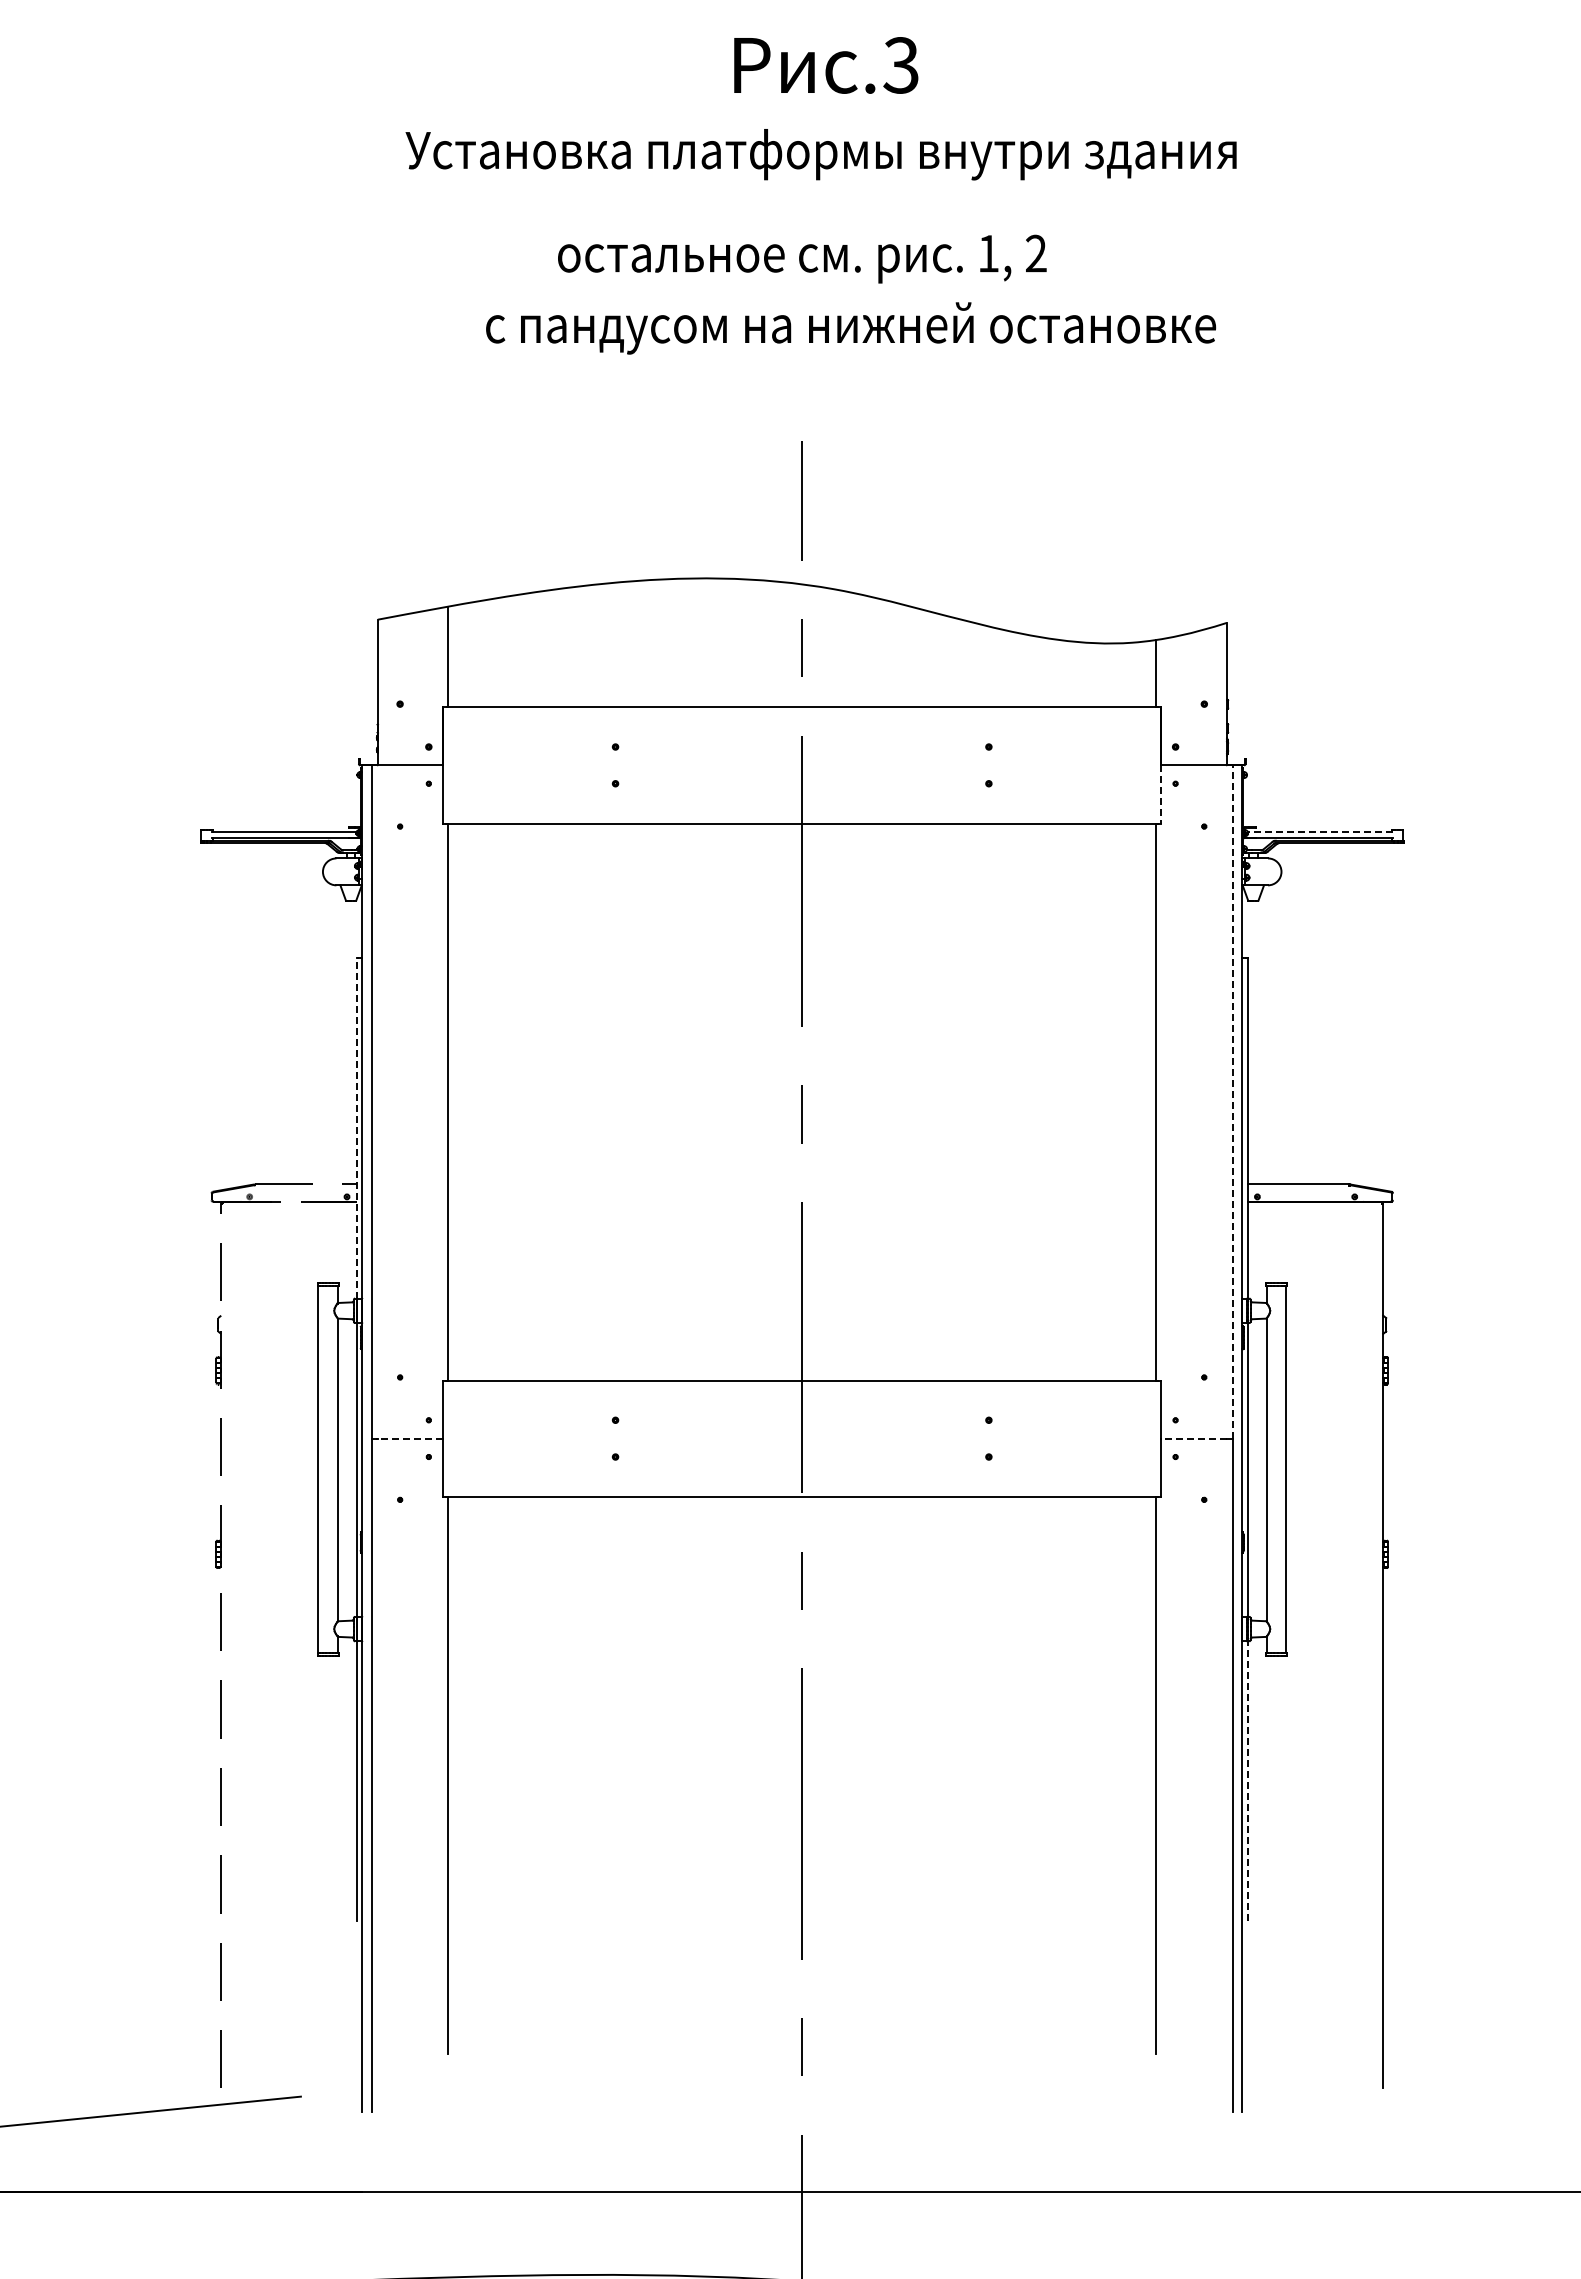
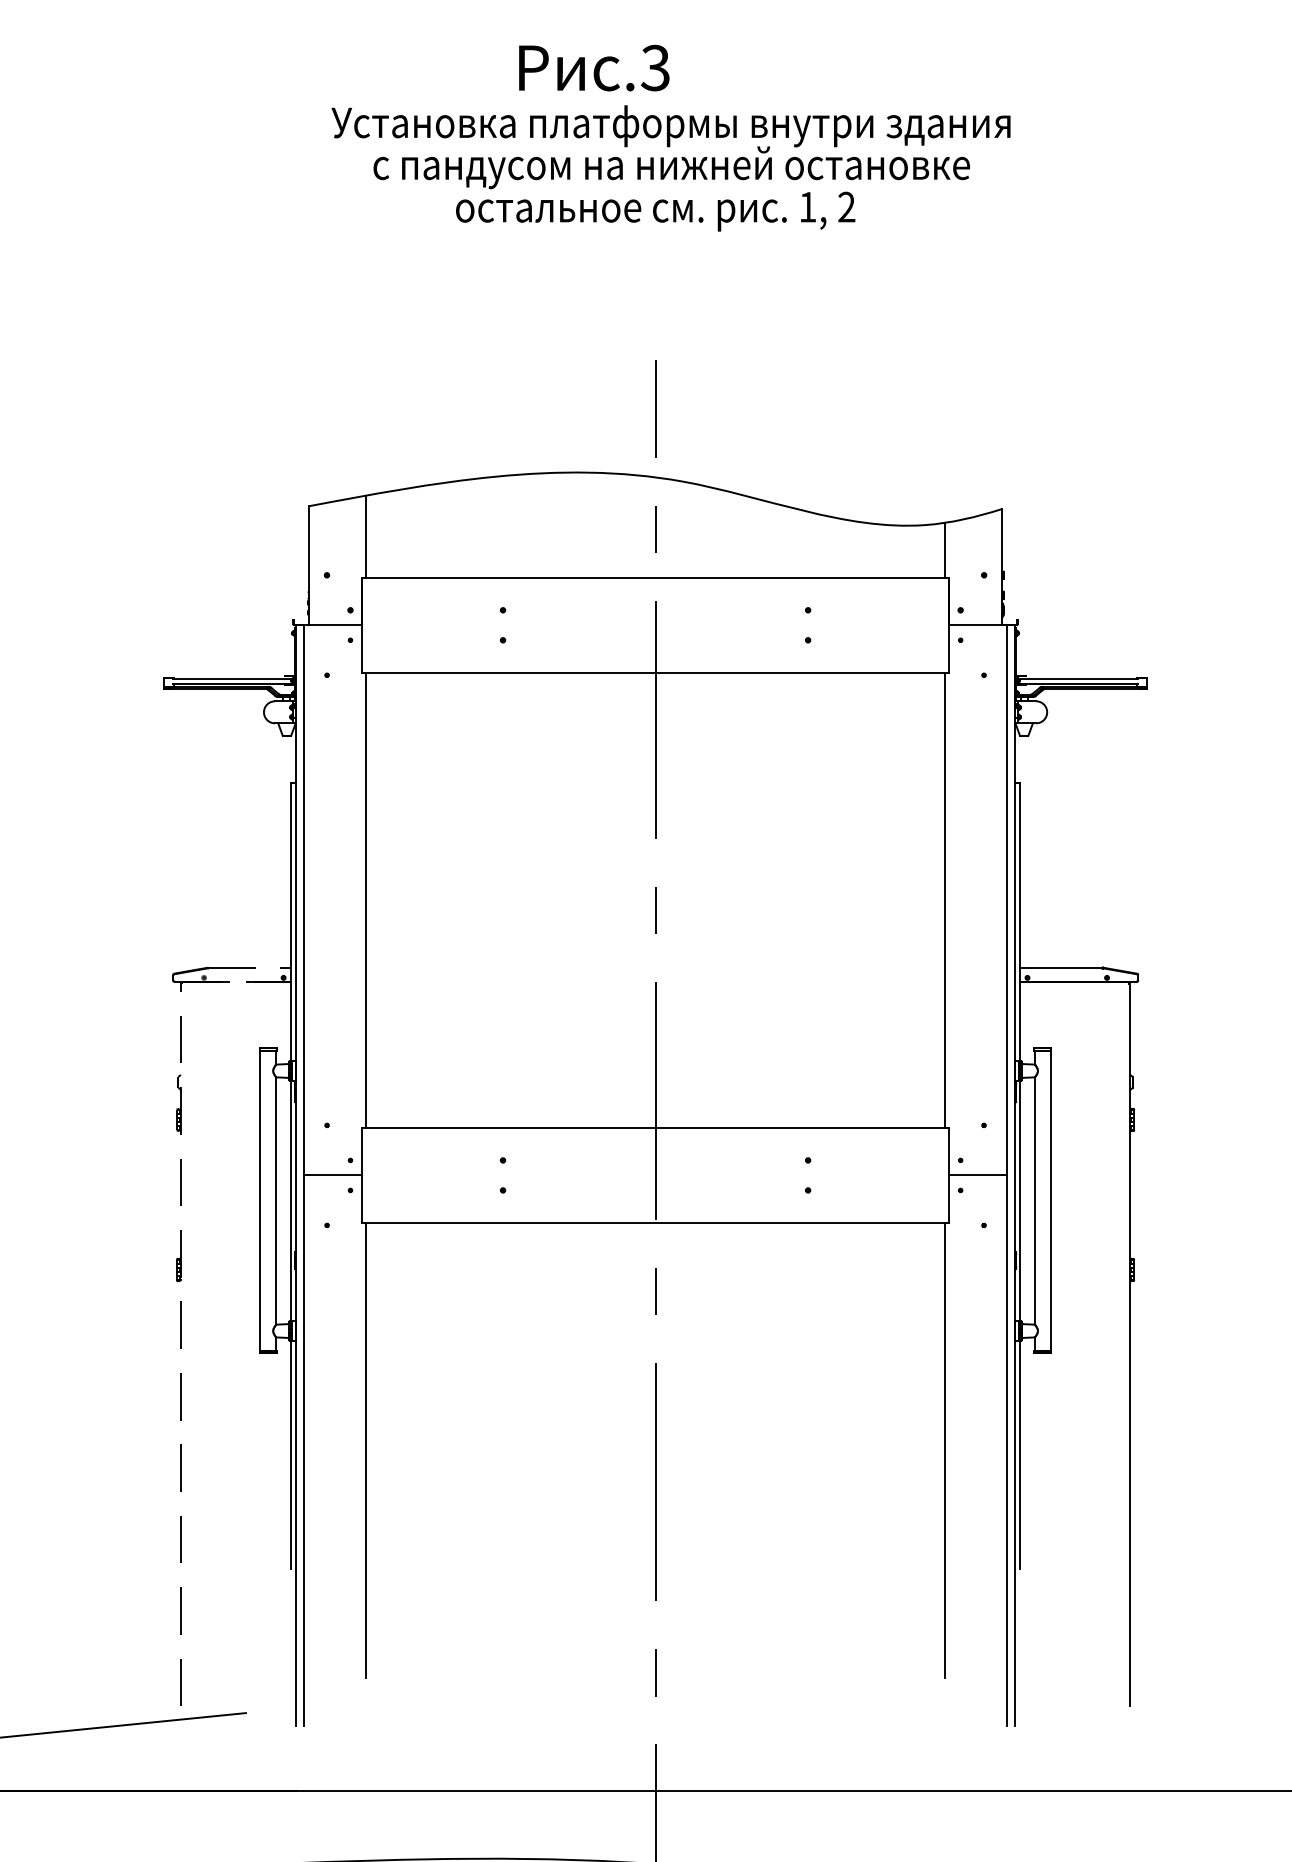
text: (826, 65) -> (594, 68), moved
text: (851, 328) -> (672, 167), moved
line: (1161, 794) -> (949, 649), dashed -> solid
line: (1319, 831) -> (1078, 679), dashed -> solid
line: (1232, 1102) -> (1007, 900), dashed -> solid
line: (356, 1127) -> (291, 921), dashed -> solid
line: (410, 1438) -> (335, 1175), dashed -> solid
line: (1193, 1438) -> (975, 1175), dashed -> solid
line: (1247, 1780) -> (1019, 1454), dashed -> solid

